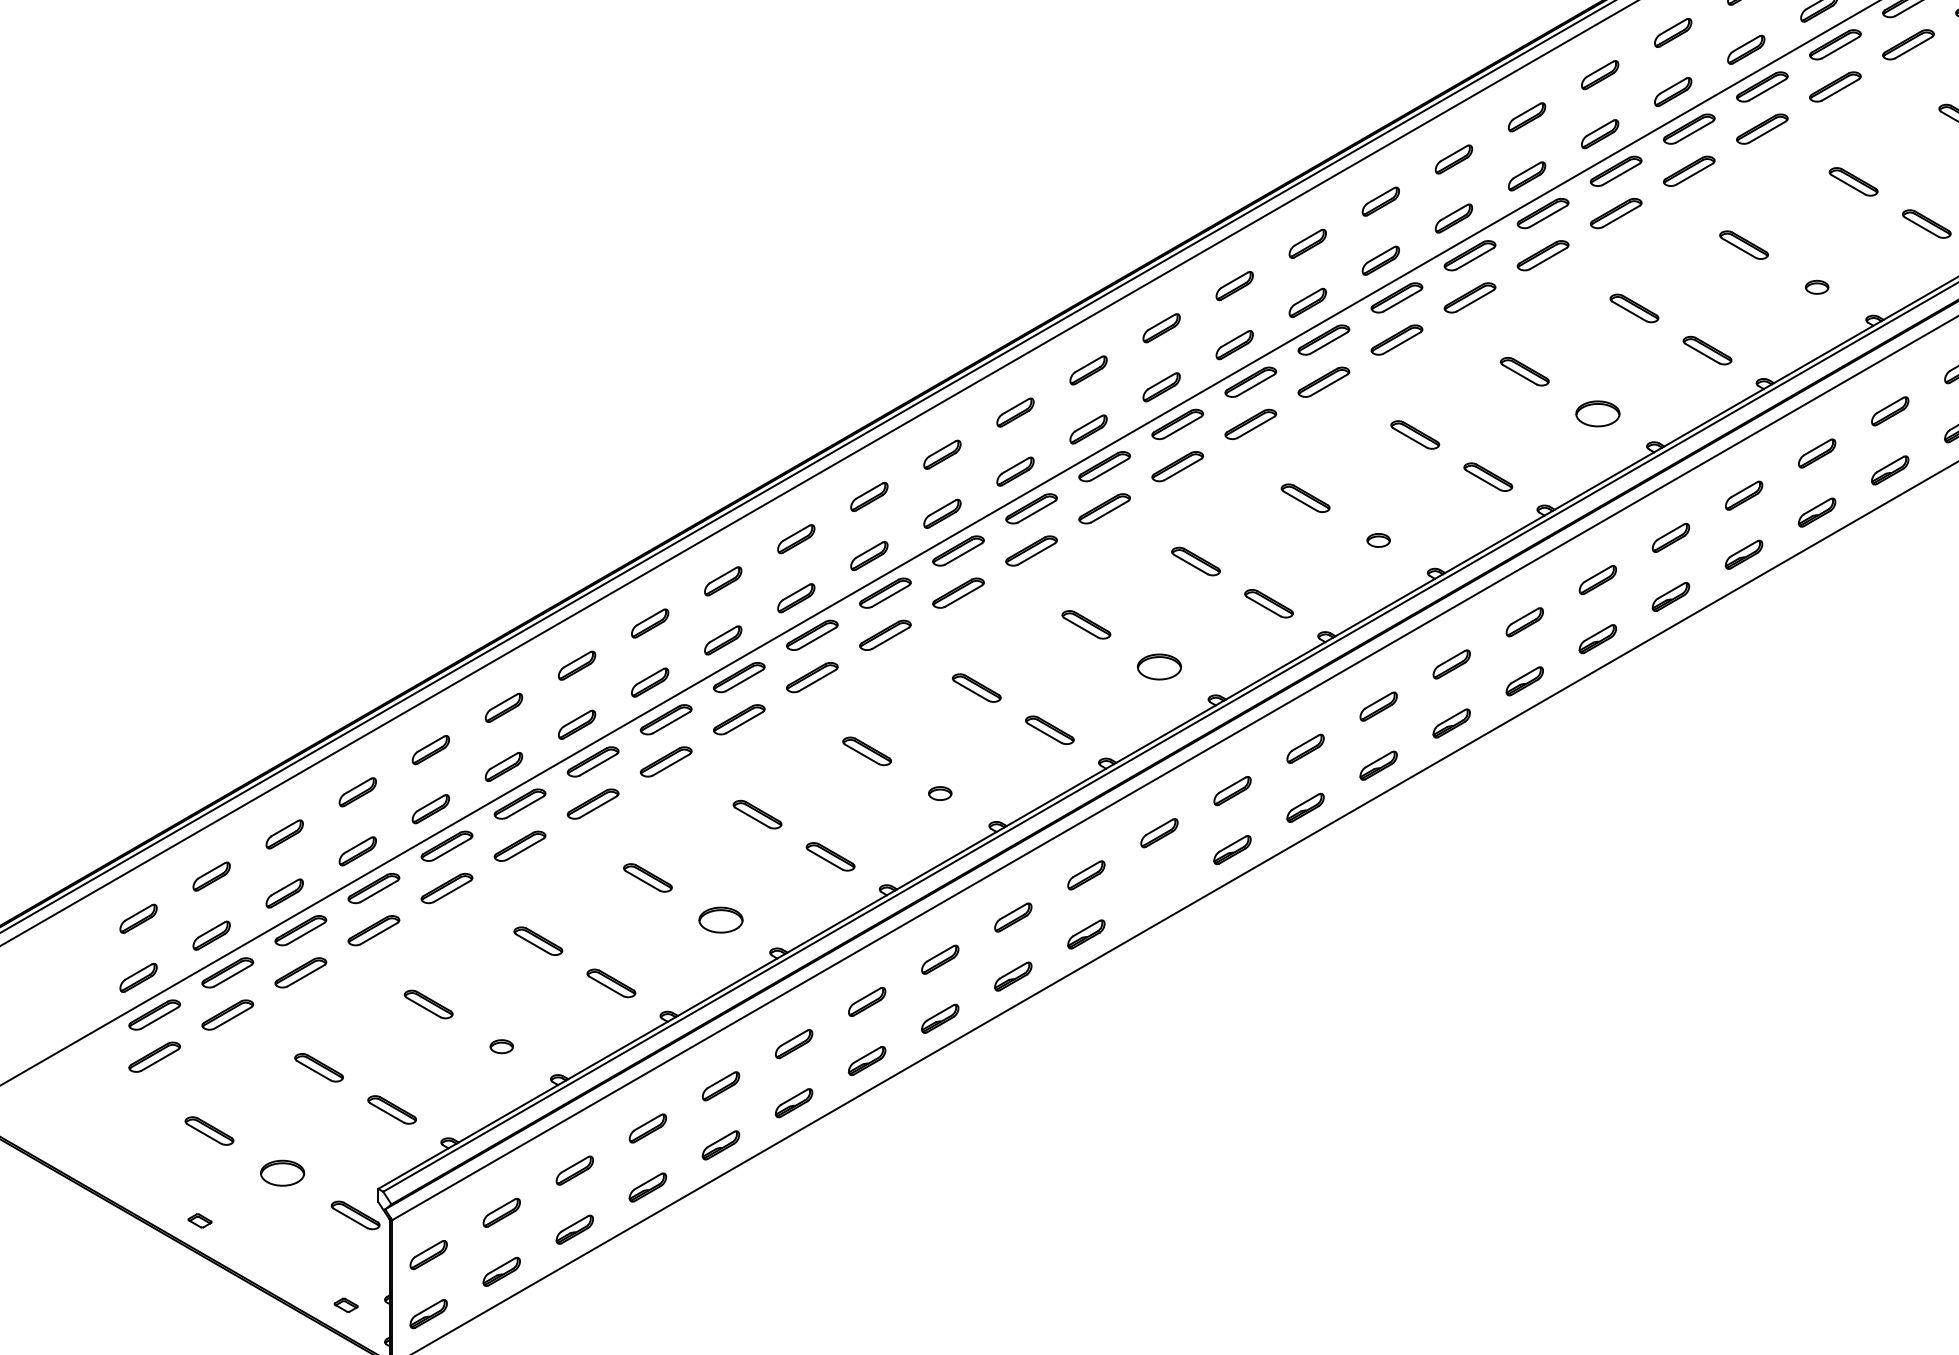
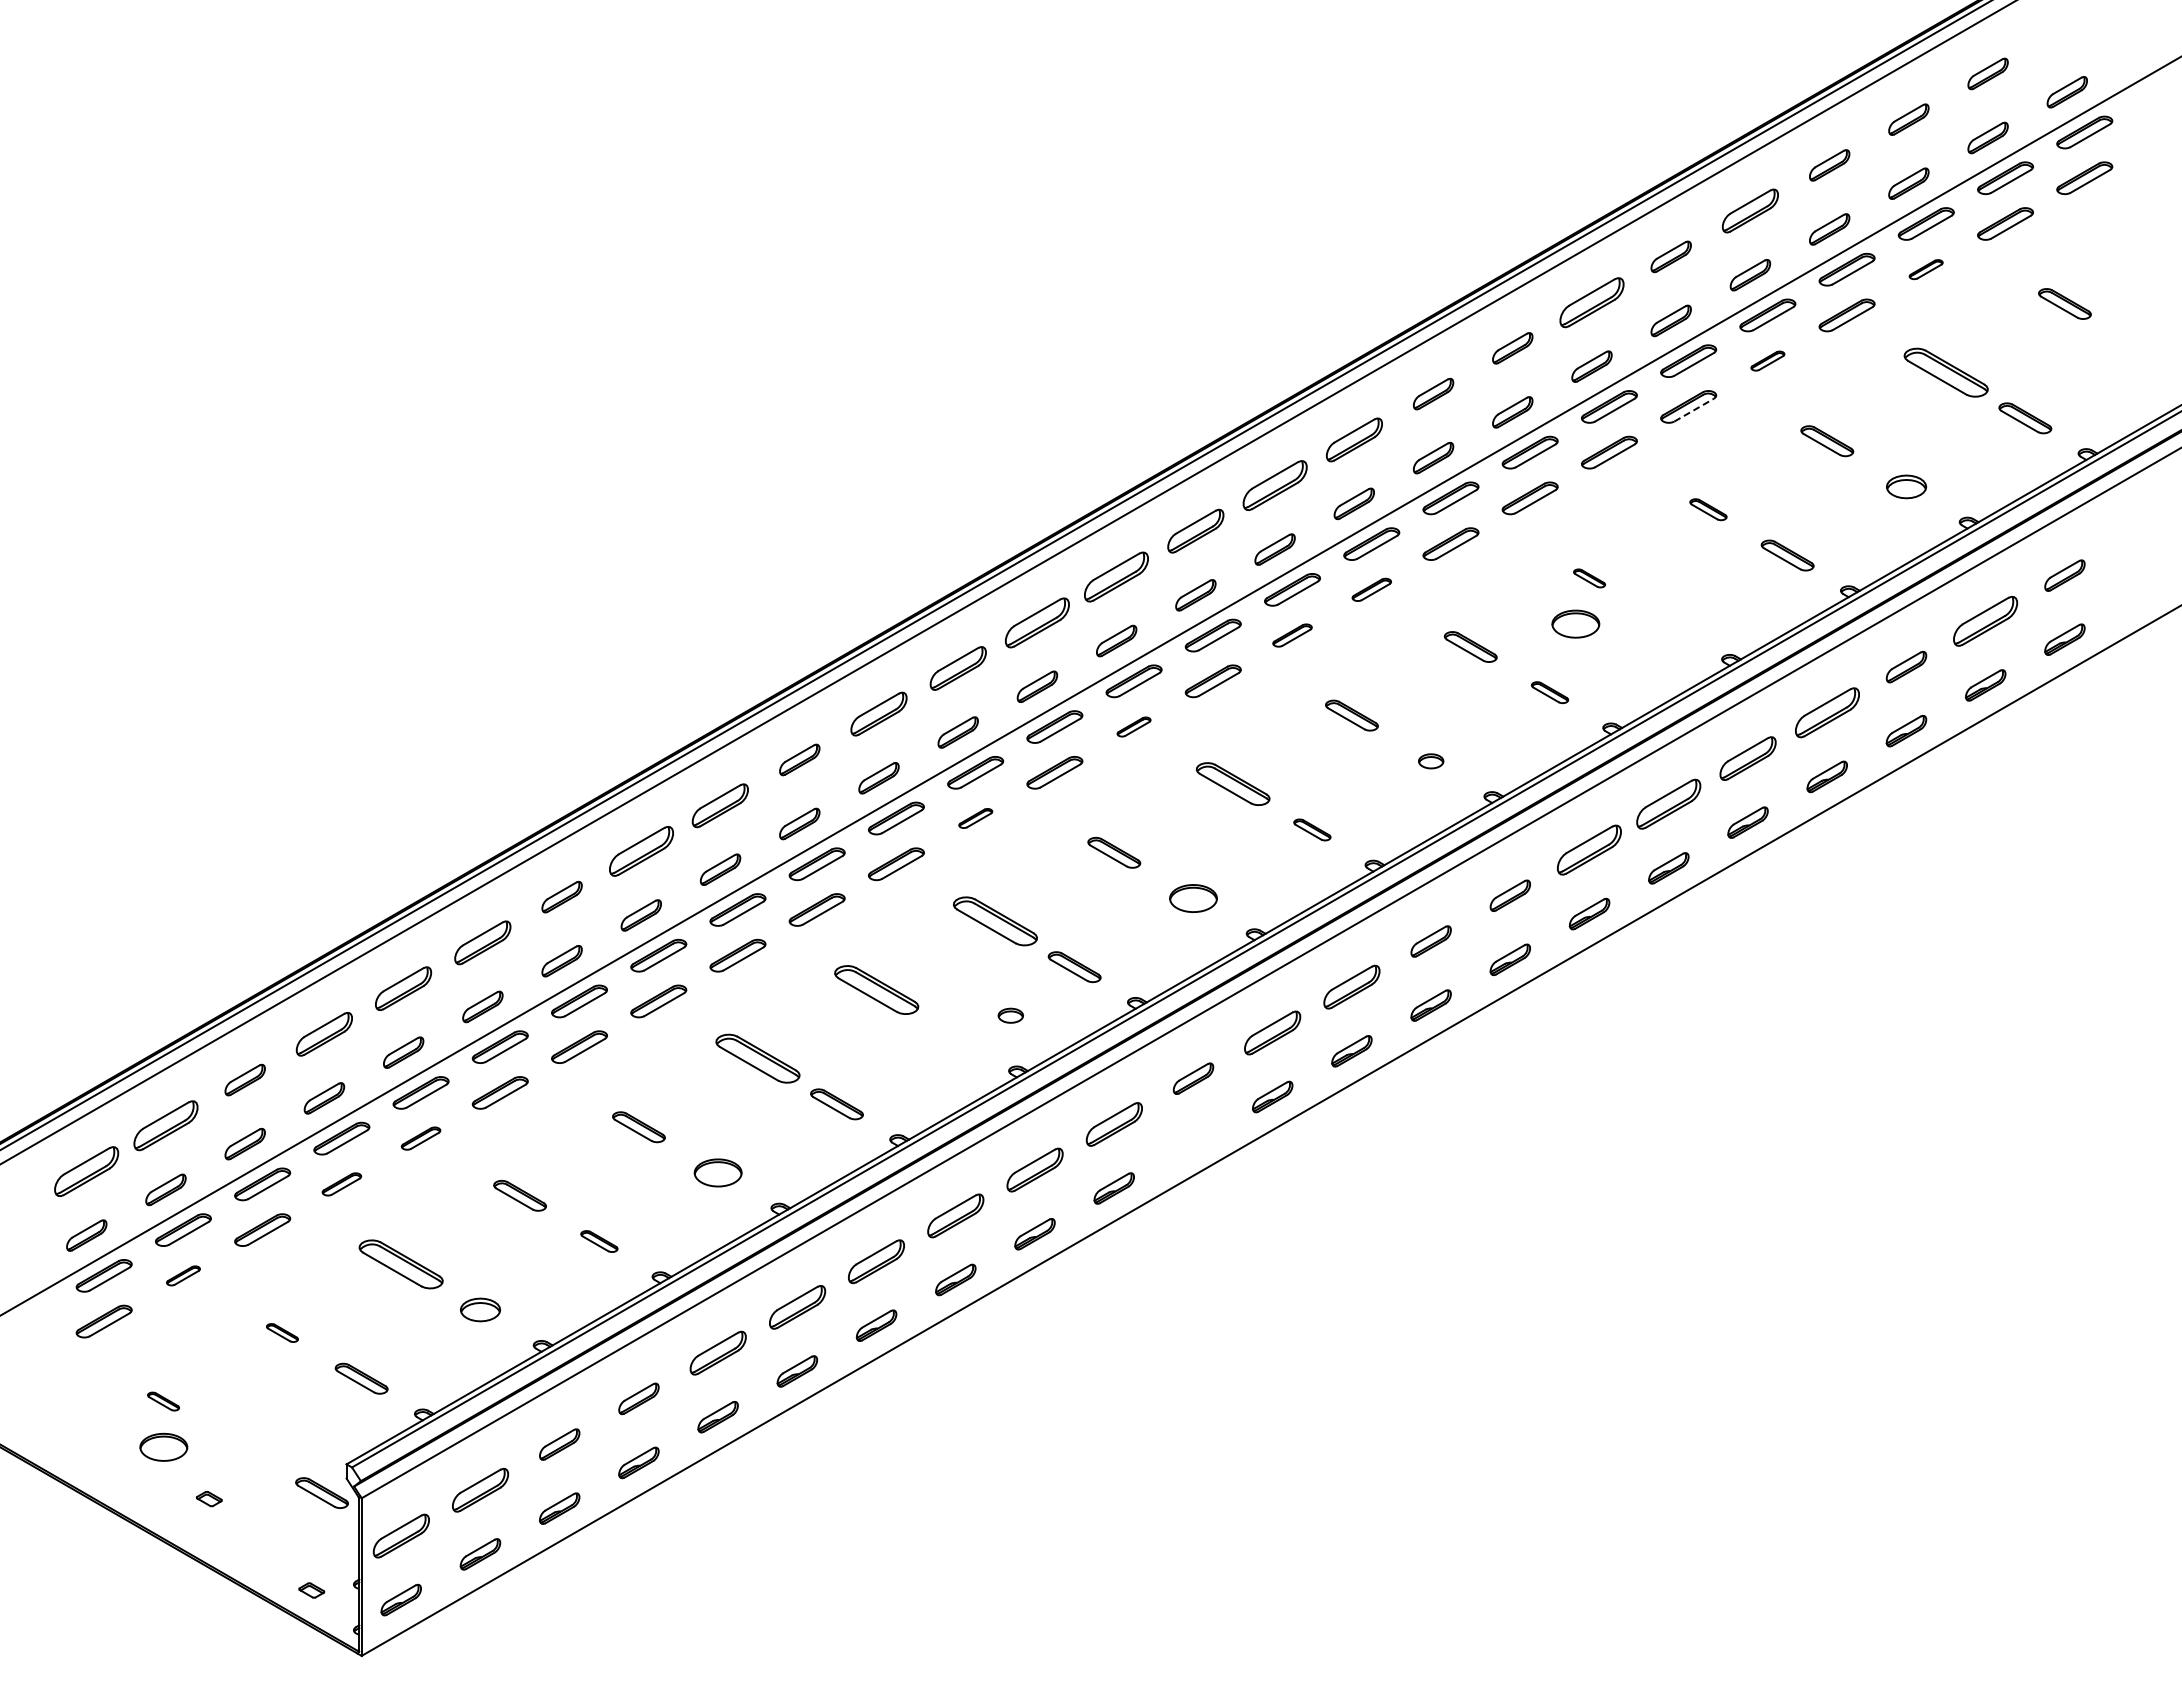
part: (1673, 33) -> (1750, 211), size x1.4
part: (1834, 86) -> (1925, 269), size x0.6
part: (1526, 117) -> (1591, 302), size x1.6
part: (1688, 170) -> (1767, 360), size x0.6
part: (1853, 181) -> (1945, 372), size x1.6
line: (1621, 216) -> (1694, 410), solid -> dashed
part: (1307, 243) -> (1353, 439), size x1.4
part: (1234, 286) -> (1274, 485), size x1.6
part: (1817, 286) -> (1906, 486), size x1.6
part: (1634, 308) -> (1708, 509), size x0.7
part: (1161, 328) -> (1195, 531), size x1.4
part: (1088, 369) -> (1116, 576), size x1.6
part: (1524, 371) -> (1589, 578), size x0.6
part: (1323, 381) -> (1371, 589), size x0.7
part: (1890, 411) -> (1985, 621), size x1.6
part: (1015, 412) -> (1037, 622), size x1.6
part: (1597, 413) -> (1575, 623), moved
part: (1250, 424) -> (1292, 635), size x0.7
part: (941, 454) -> (957, 668), size x1.4
part: (1487, 476) -> (1549, 692), size x0.7
part: (1743, 495) -> (1826, 712), size x1.6
part: (868, 497) -> (878, 714), size x1.4
part: (1104, 508) -> (1133, 726), size x0.6
part: (1670, 537) -> (1747, 758), size x1.4
part: (1195, 561) -> (1232, 784), size x1.4
part: (1597, 580) -> (1668, 804), size x1.6
part: (723, 581) -> (720, 805), size x1.4
part: (958, 593) -> (975, 818), size x0.6
part: (1269, 603) -> (1312, 829), size x0.7
part: (1524, 621) -> (1589, 849), size x1.6
part: (649, 623) -> (640, 851), size x1.6
part: (976, 688) -> (995, 921), size x1.6
part: (503, 707) -> (482, 942), size x1.4
part: (430, 749) -> (403, 988), size x1.4
part: (1305, 749) -> (1351, 987), size x1.4
part: (867, 750) -> (876, 989), size x1.6
part: (1232, 790) -> (1272, 1032), size x1.4
part: (357, 792) -> (324, 1034), size x1.4
part: (939, 793) -> (1010, 1015), moved
part: (757, 814) -> (757, 1058), size x1.6
part: (1085, 875) -> (1113, 1124), size x1.4
part: (211, 876) -> (165, 1125), size x1.6
part: (446, 888) -> (420, 1138), size x0.7
part: (1012, 917) -> (1034, 1170), size x1.4
part: (138, 918) -> (86, 1171), size x1.6
part: (373, 930) -> (341, 1184), size x0.7
part: (939, 959) -> (955, 1215), size x1.4
part: (611, 983) -> (599, 1241), size x0.7
part: (867, 1001) -> (876, 1261), size x1.4
part: (428, 1004) -> (401, 1264), size x1.6
part: (227, 1014) -> (183, 1275), size x0.6
part: (793, 1044) -> (796, 1307), size x1.4
part: (501, 1046) -> (480, 1310), size x1.6
part: (319, 1067) -> (282, 1332), size x0.6
part: (720, 1085) -> (717, 1352), size x1.4
part: (209, 1130) -> (163, 1401), size x0.6
part: (282, 1172) -> (163, 1446), moved
part: (501, 1213) -> (480, 1490), size x1.4
part: (200, 1221) -> (209, 1499), moved
part: (428, 1254) -> (400, 1535), size x1.4

